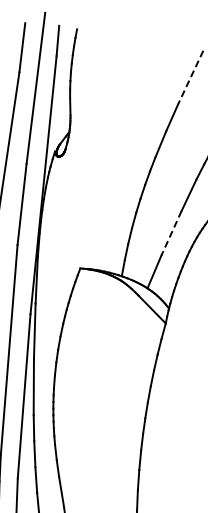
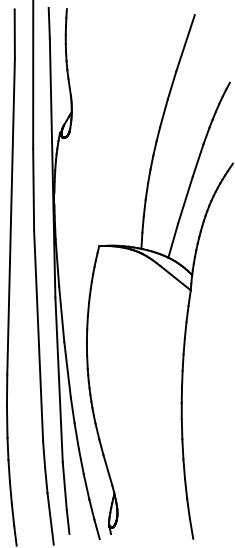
line: (190, 77) -> (185, 43), dashed -> solid
line: (171, 233) -> (185, 200), dashed -> solid

